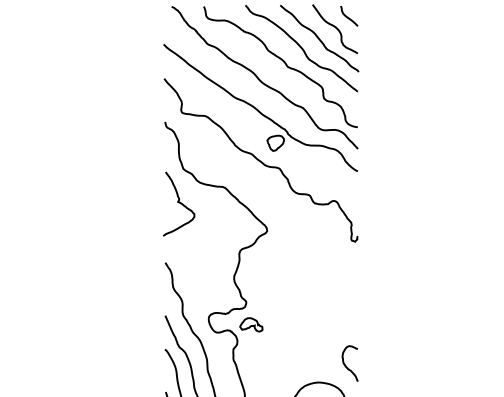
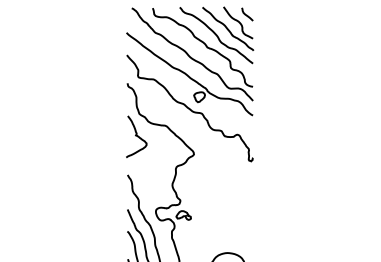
curve: (346, 364) -> (245, 241), removed

